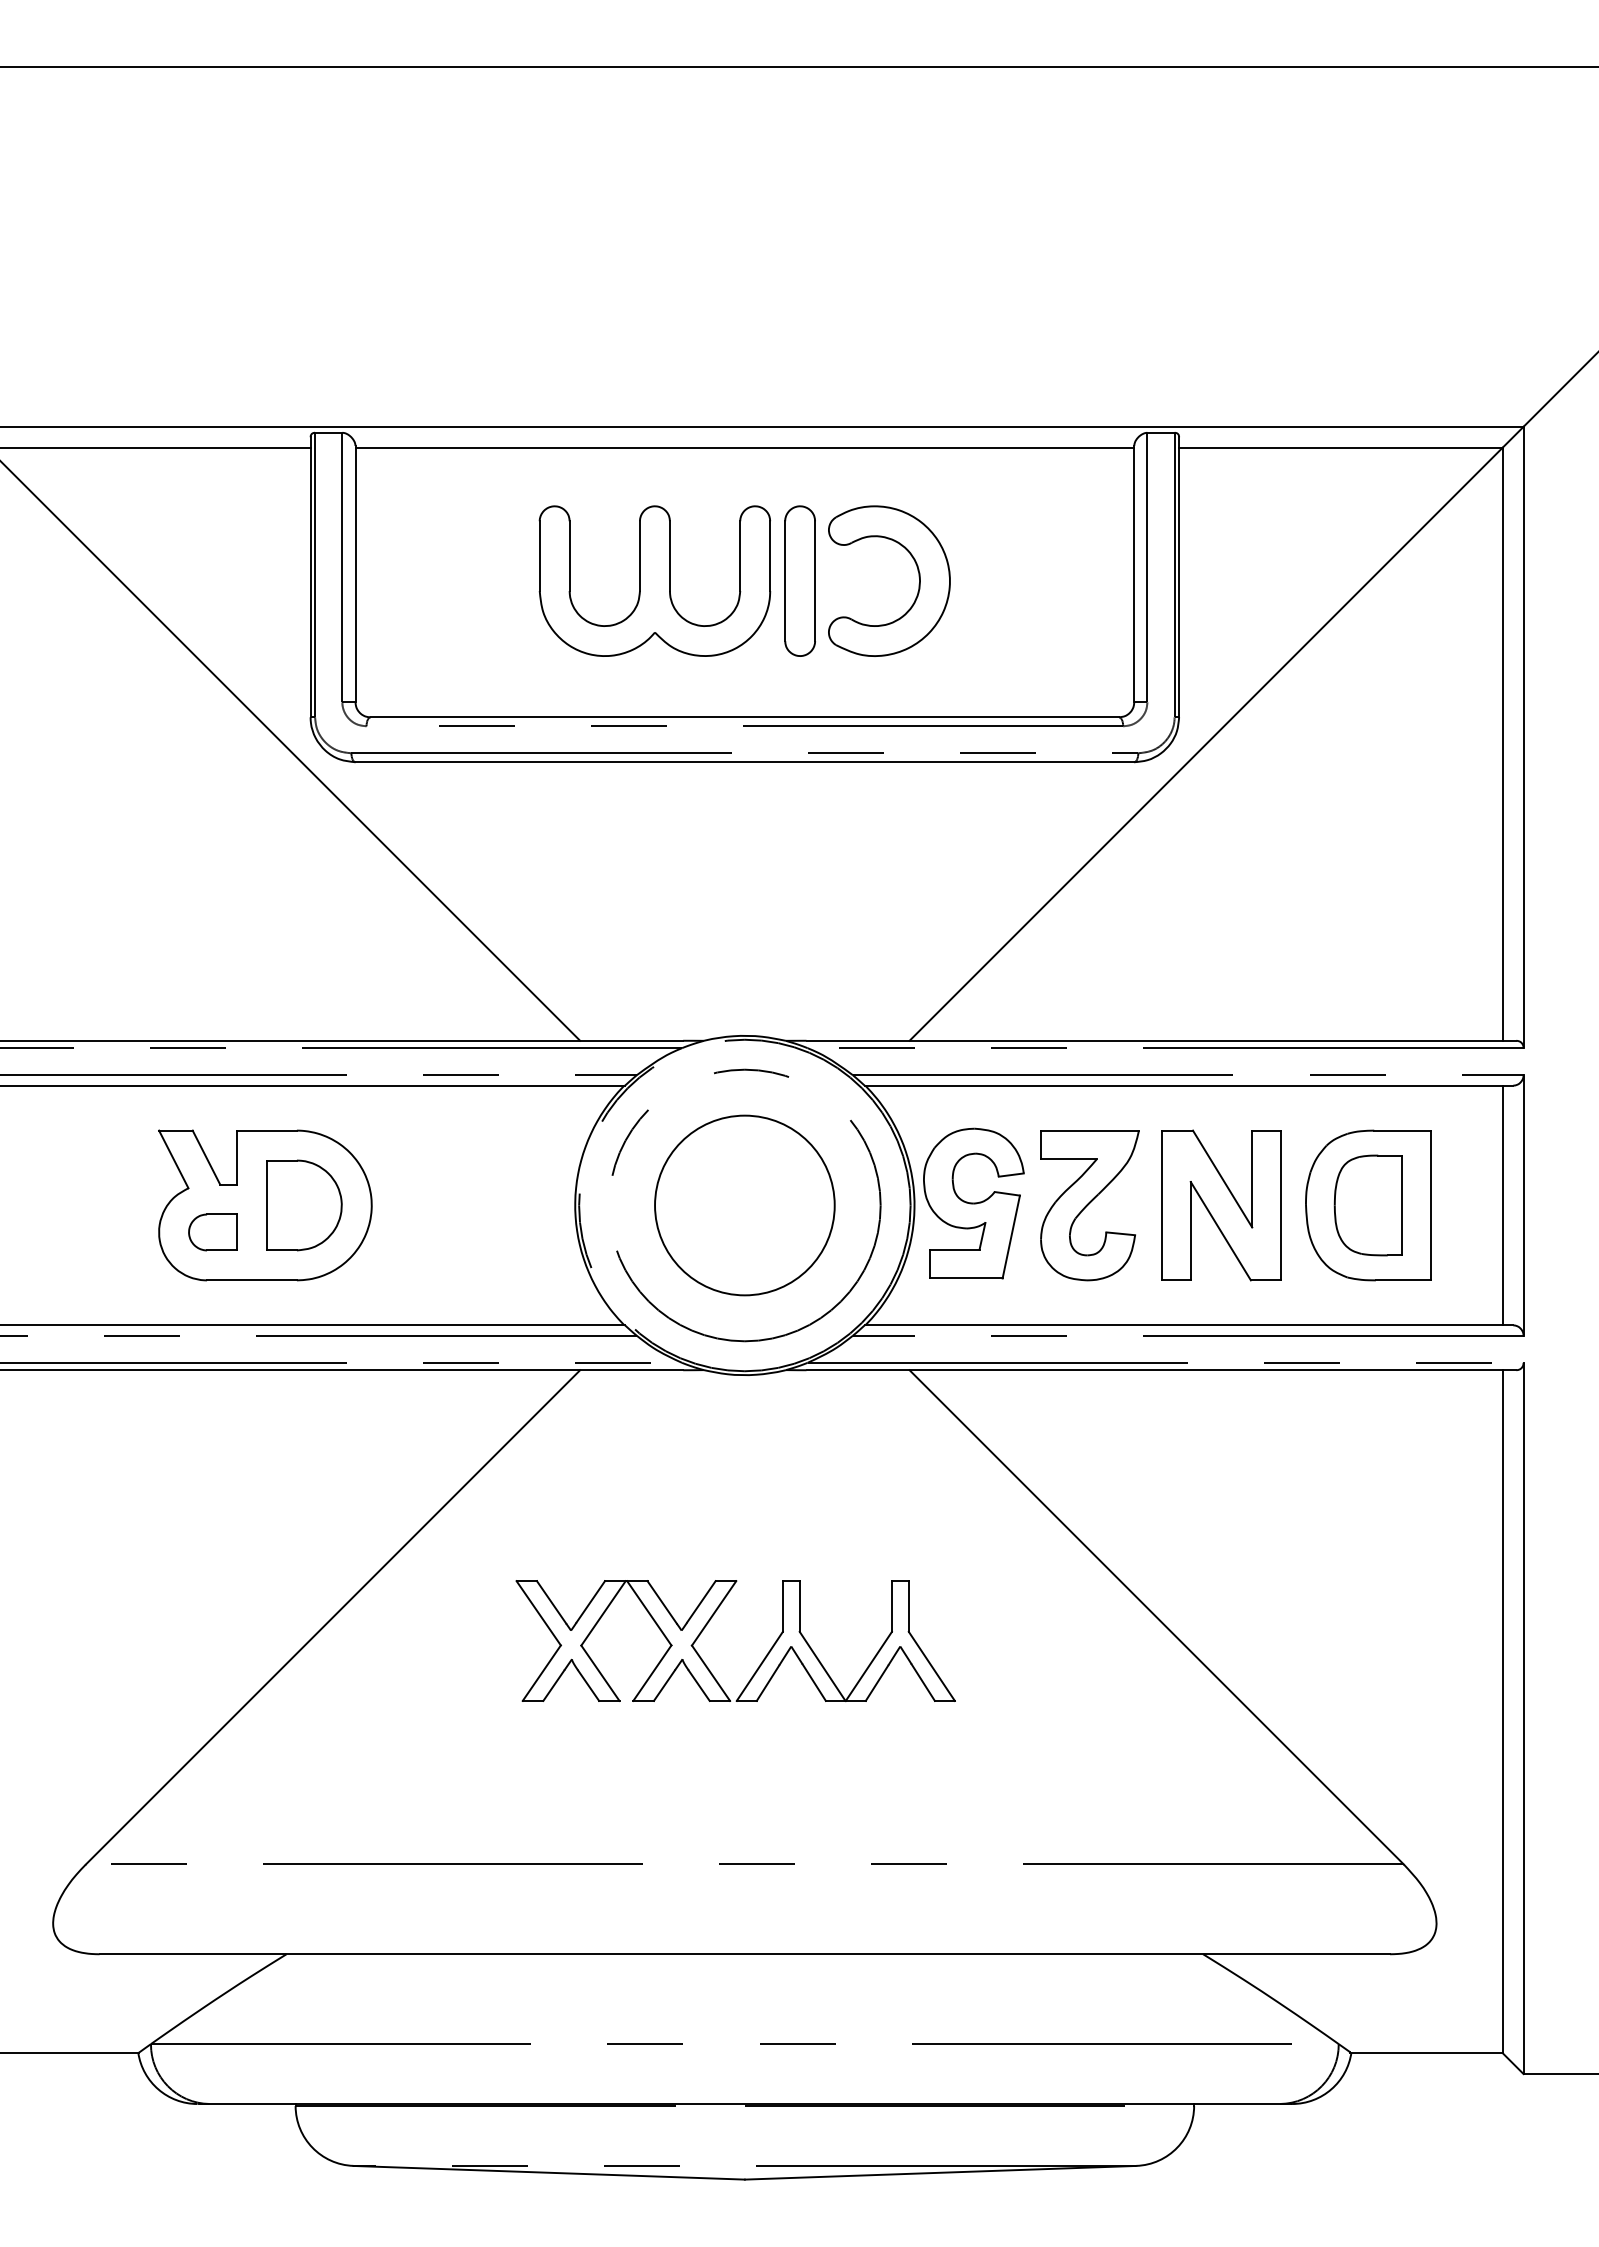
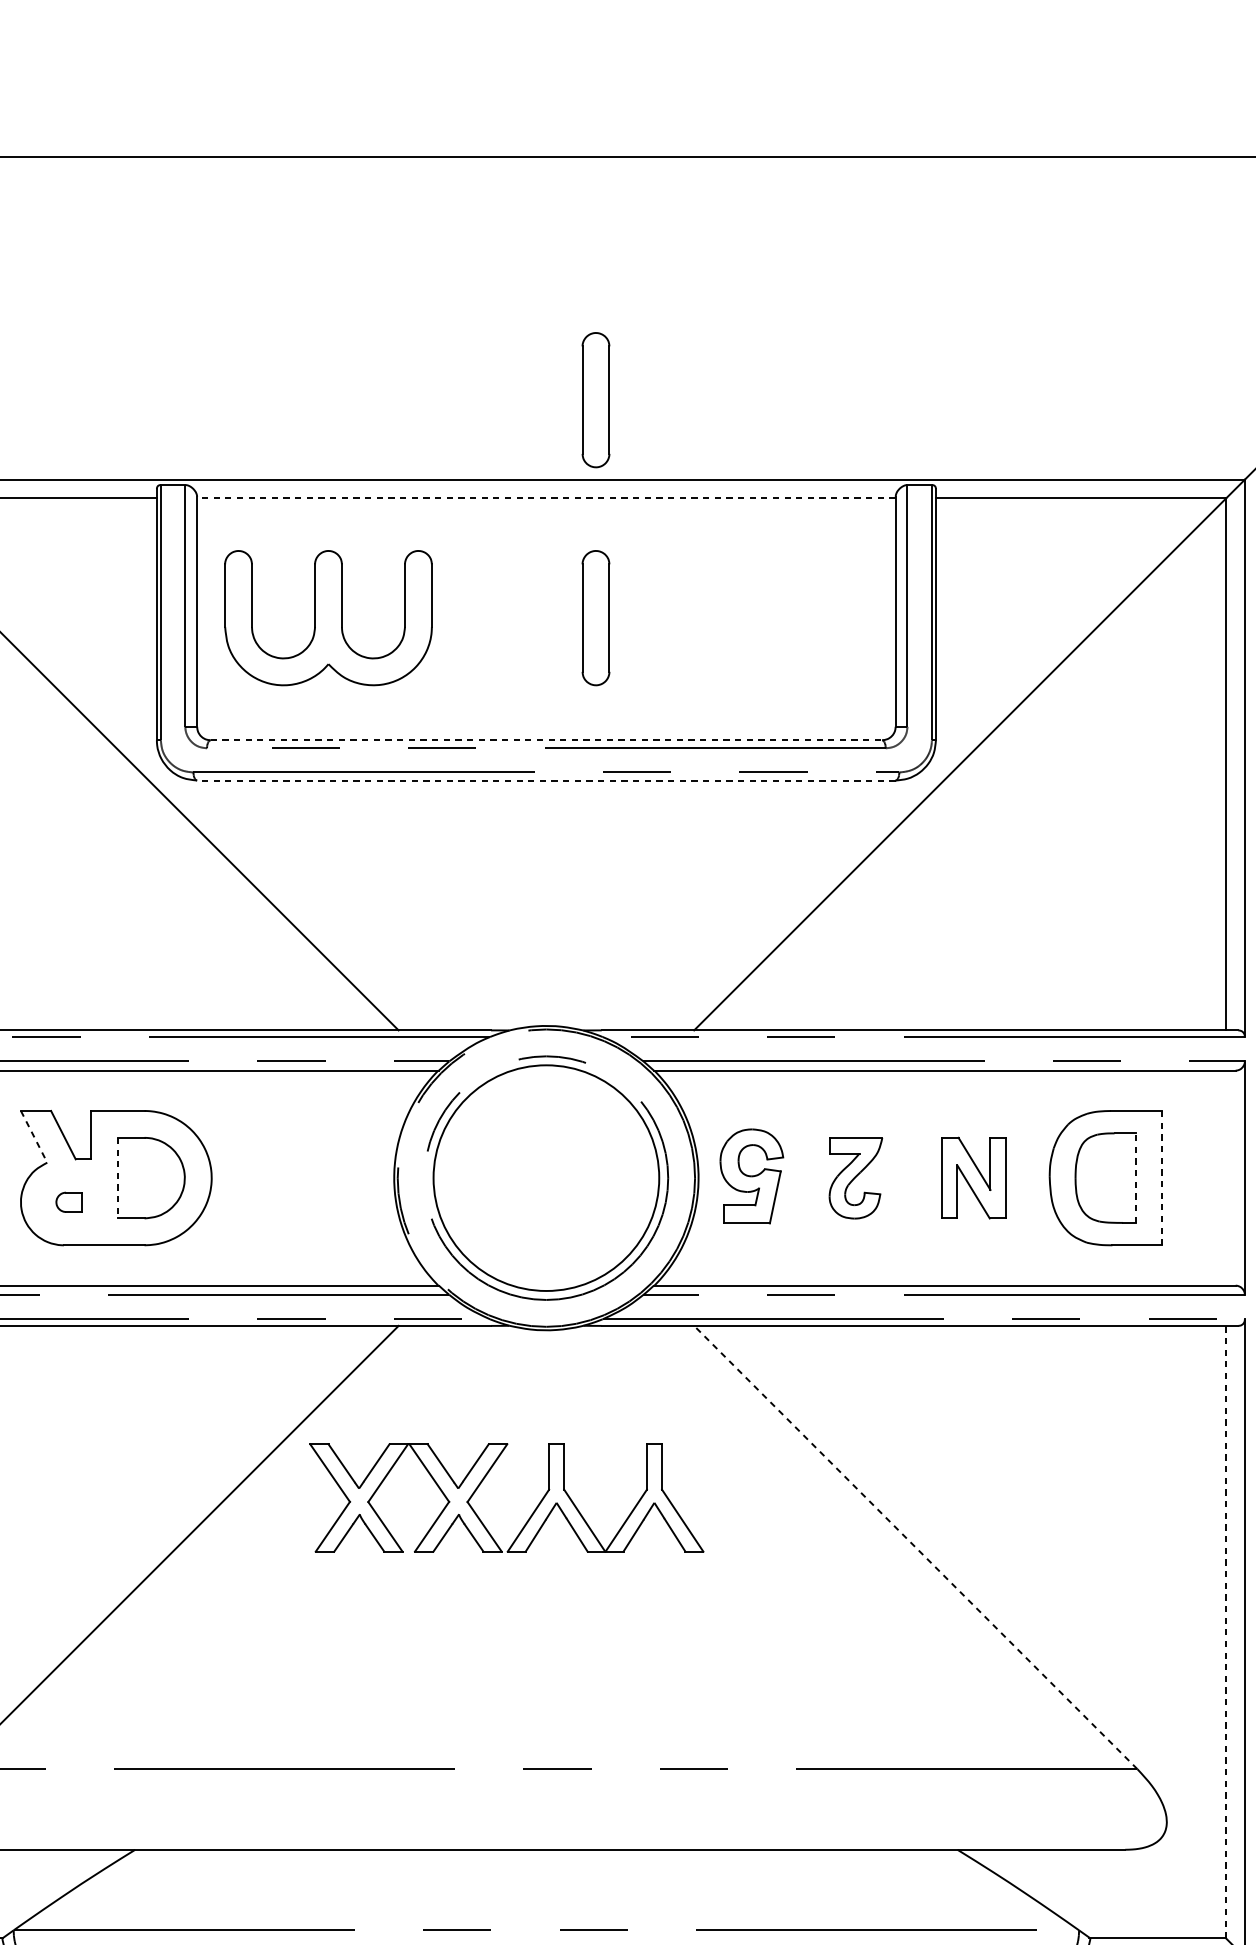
part: (799, 337) -> (595, 399), added
line: (744, 447) -> (546, 498), solid -> dashed
part: (918, 576) -> (702, 613), removed
part: (654, 580) -> (328, 617), moved
line: (745, 717) -> (546, 740), solid -> dashed
line: (744, 762) -> (546, 780), solid -> dashed
line: (174, 1159) -> (34, 1136), solid -> dashed
part: (973, 1203) -> (751, 1176), size x0.7
line: (266, 1205) -> (117, 1178), solid -> dashed
circle: (744, 1205) -> (546, 1178), size x1.4
part: (1089, 1205) -> (855, 1178), size x0.6
part: (1221, 1205) -> (973, 1178), size x0.6
line: (1401, 1205) -> (1135, 1178), solid -> dashed
line: (1430, 1205) -> (1161, 1178), solid -> dashed
line: (1502, 1205) -> (1225, 1178), removed
part: (212, 1232) -> (68, 1202), size x0.6
line: (1156, 1616) -> (915, 1546), solid -> dashed
part: (711, 1619) -> (485, 1478), moved
line: (1502, 1711) -> (1225, 1632), solid -> dashed

